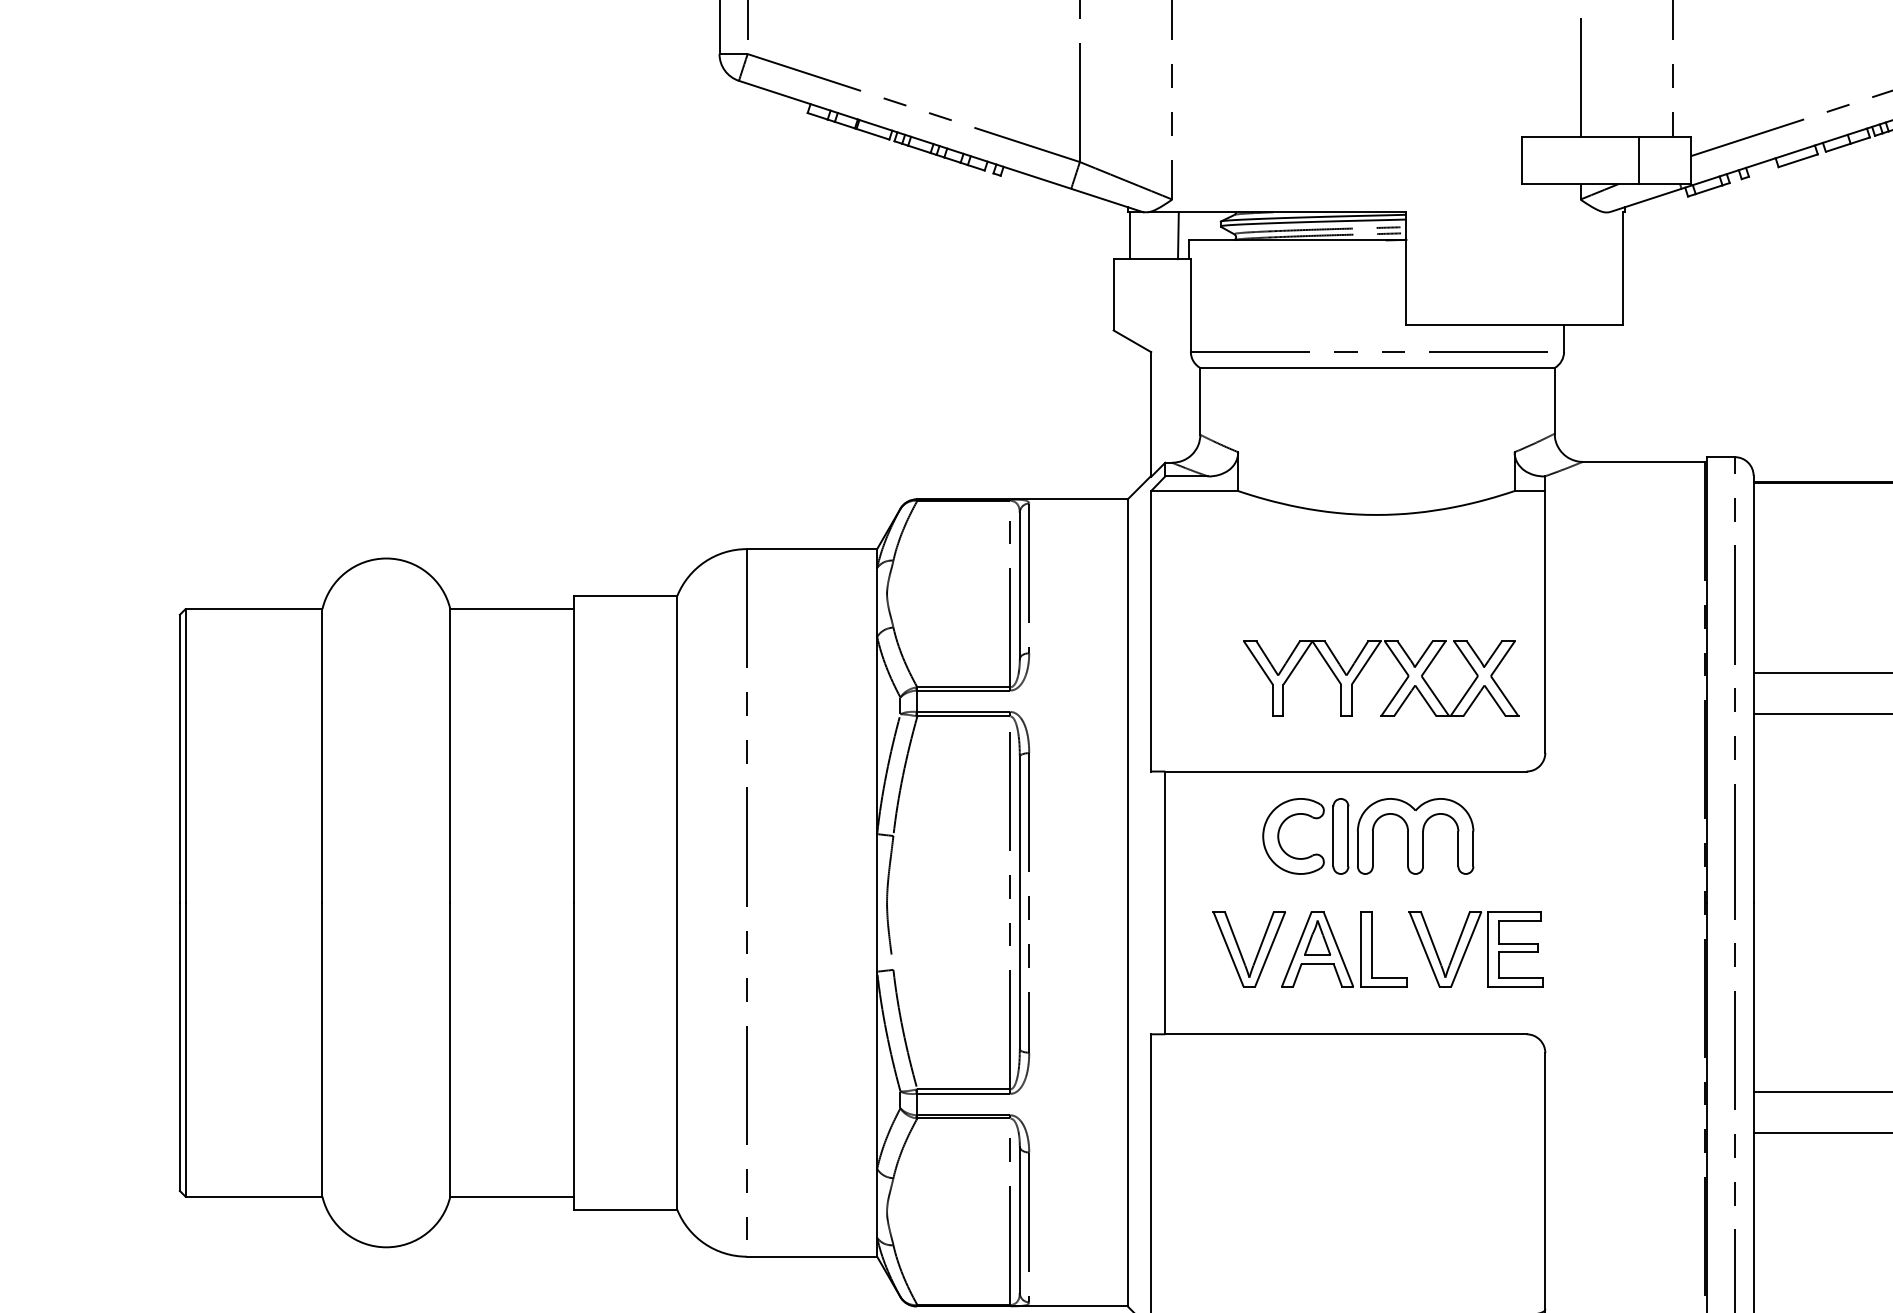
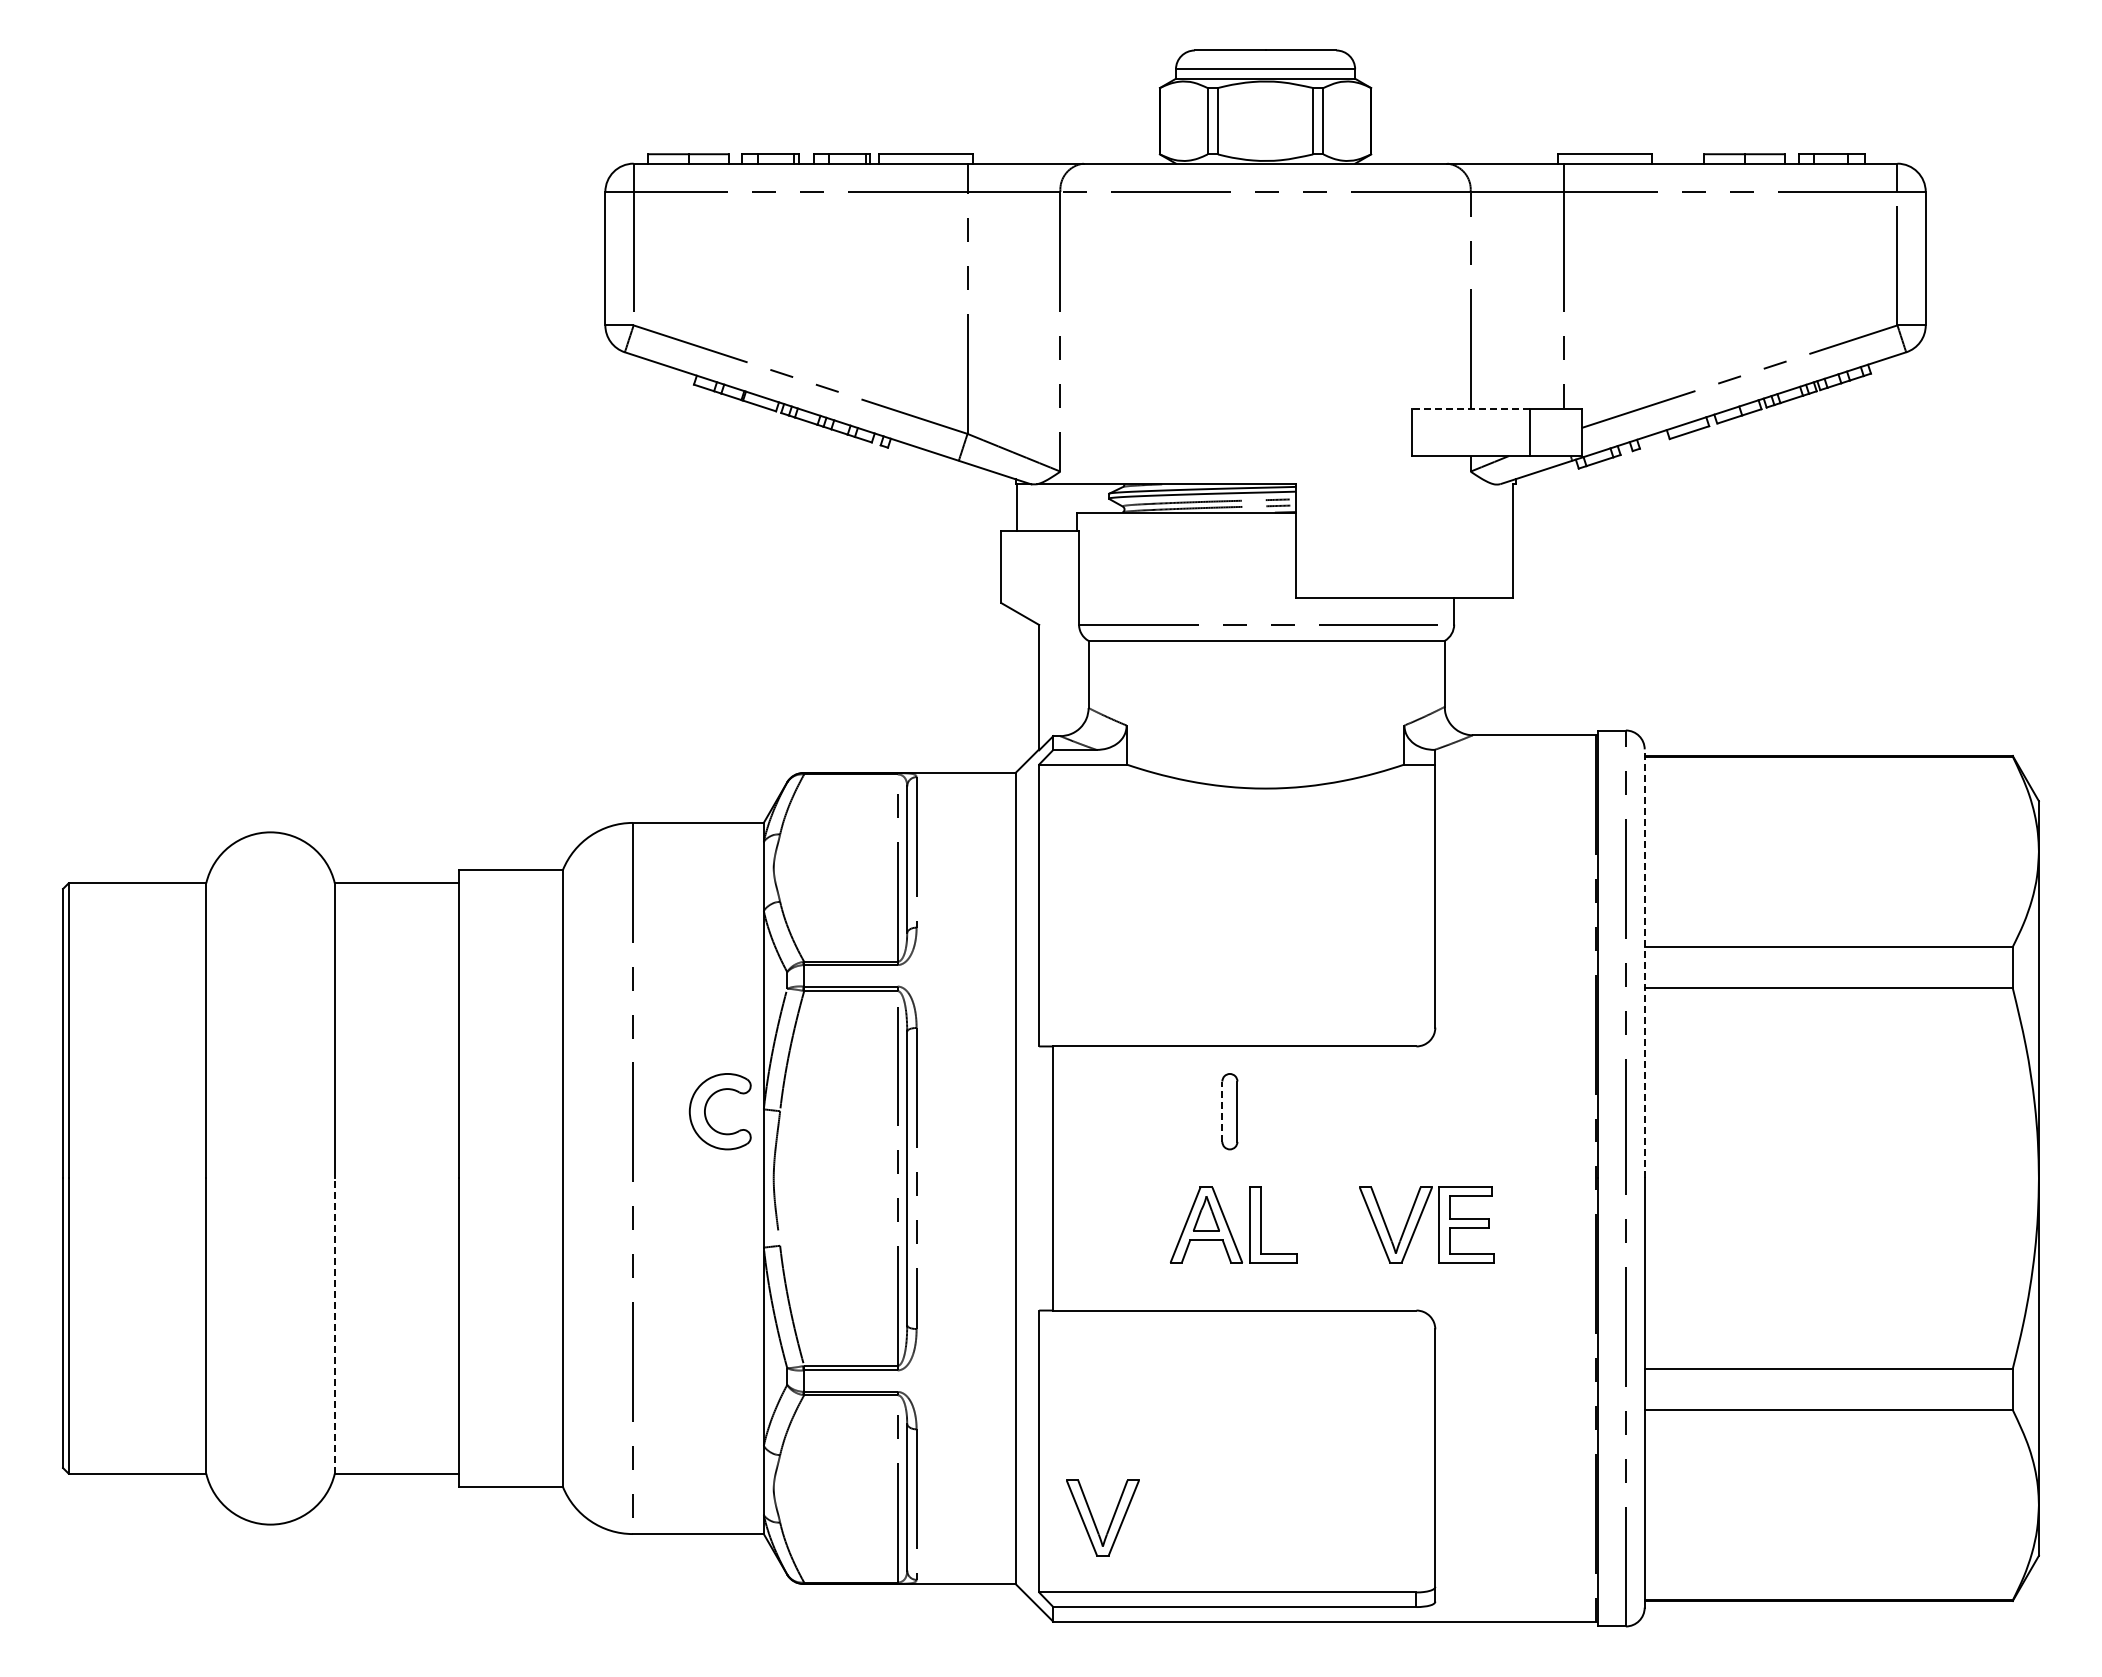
line: (1580, 136) -> (1470, 408), solid -> dashed
line: (1178, 235) -> (1066, 507), removed
line: (1753, 688) -> (1644, 963), solid -> dashed
part: (1396, 691) -> (1285, 966), removed
part: (1279, 833) -> (706, 1108), moved
line: (1333, 836) -> (1222, 1111), solid -> dashed
part: (1415, 836) -> (1304, 1111), removed
part: (1468, 945) -> (1419, 1221), moved
part: (1241, 951) -> (1094, 1520), moved
line: (450, 1050) -> (334, 1326), solid -> dashed

